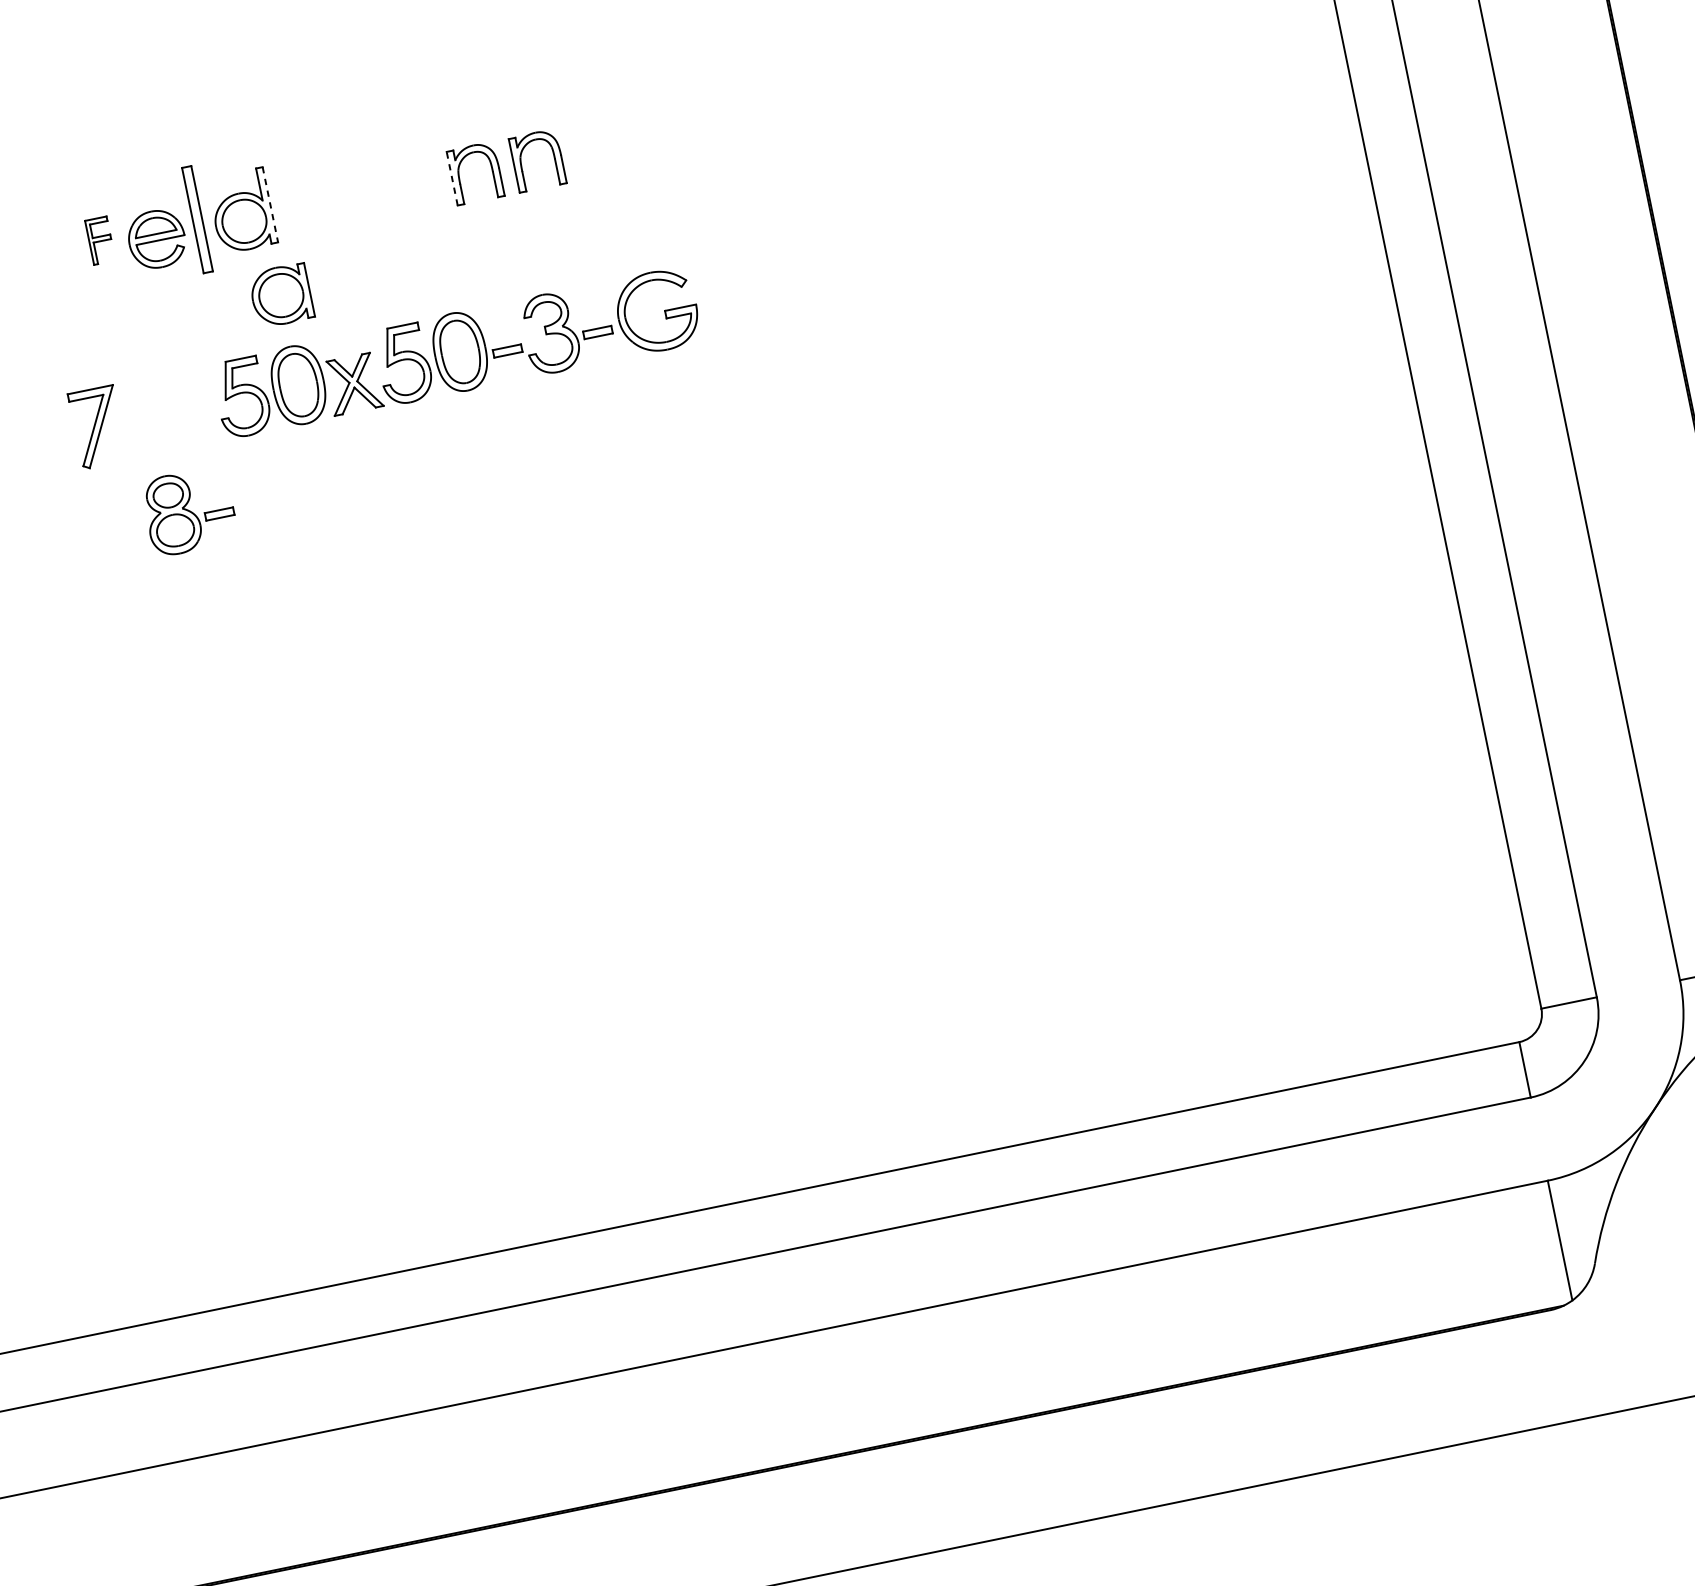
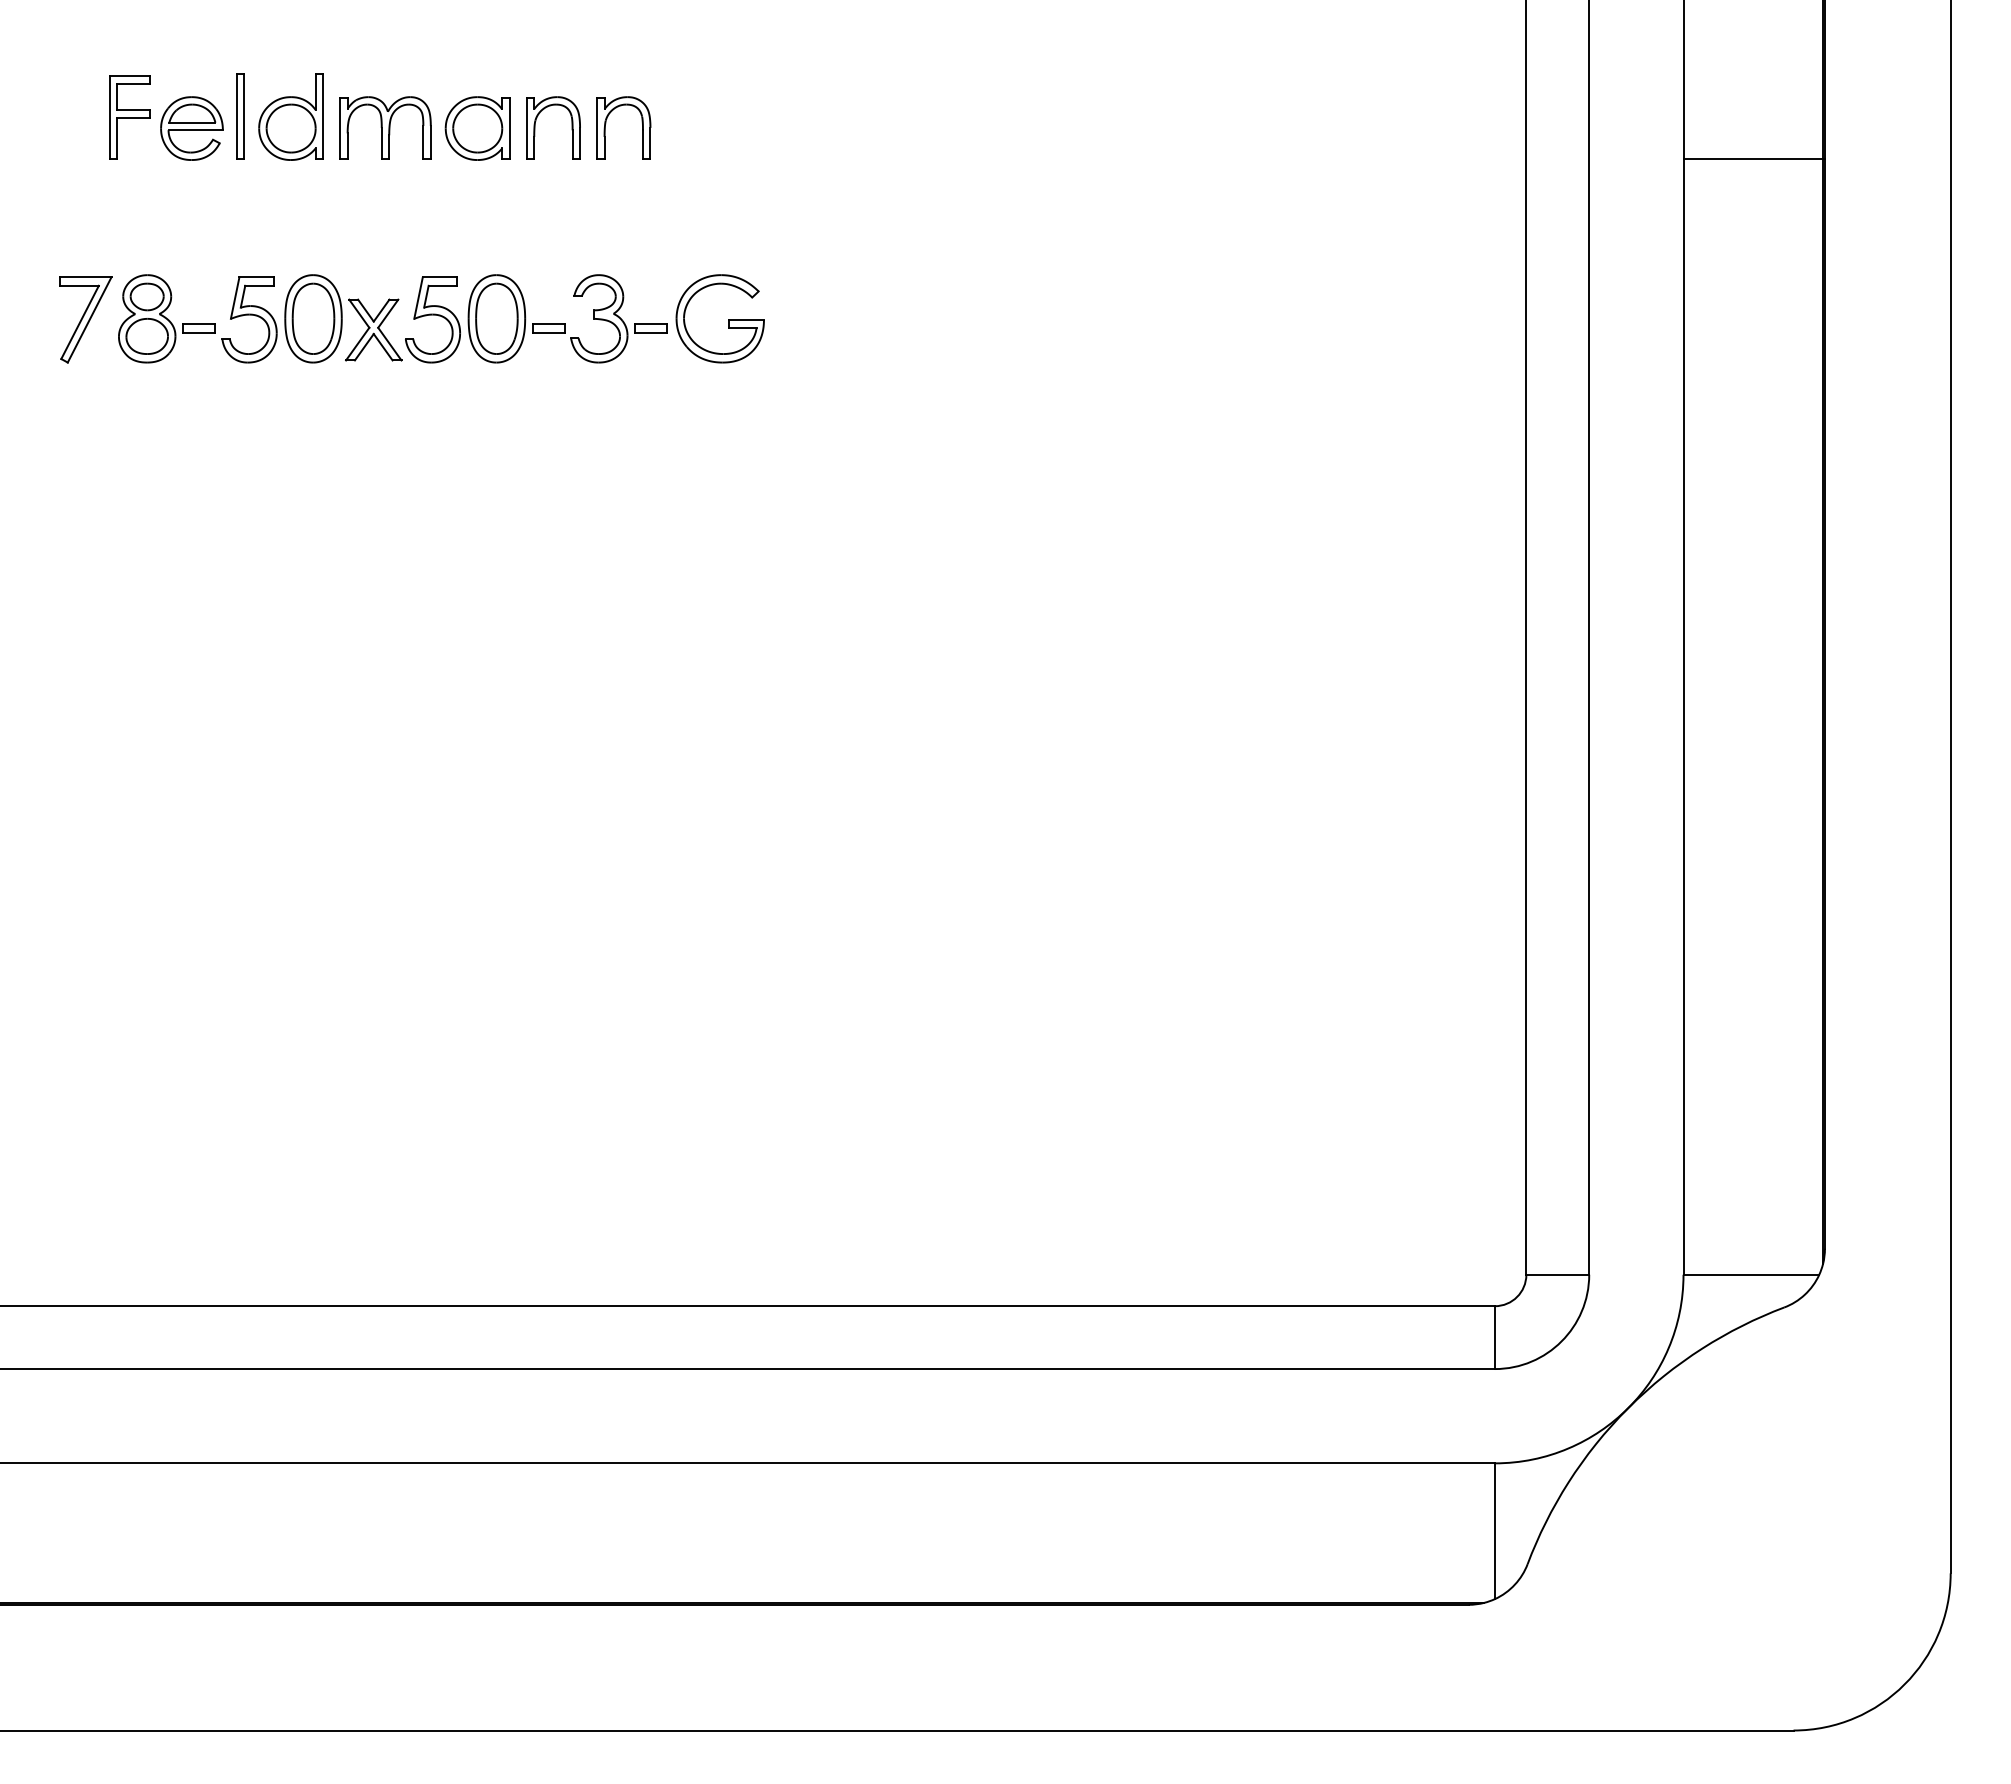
line: (451, 178) -> (526, 128), dashed -> solid
part: (327, 203) -> (385, 127), added
line: (270, 204) -> (323, 116), dashed -> solid
part: (197, 219) -> (240, 116), size x0.71
part: (99, 240) -> (129, 117), size x1.67
part: (281, 295) -> (477, 128), moved
part: (189, 511) -> (166, 318), moved

